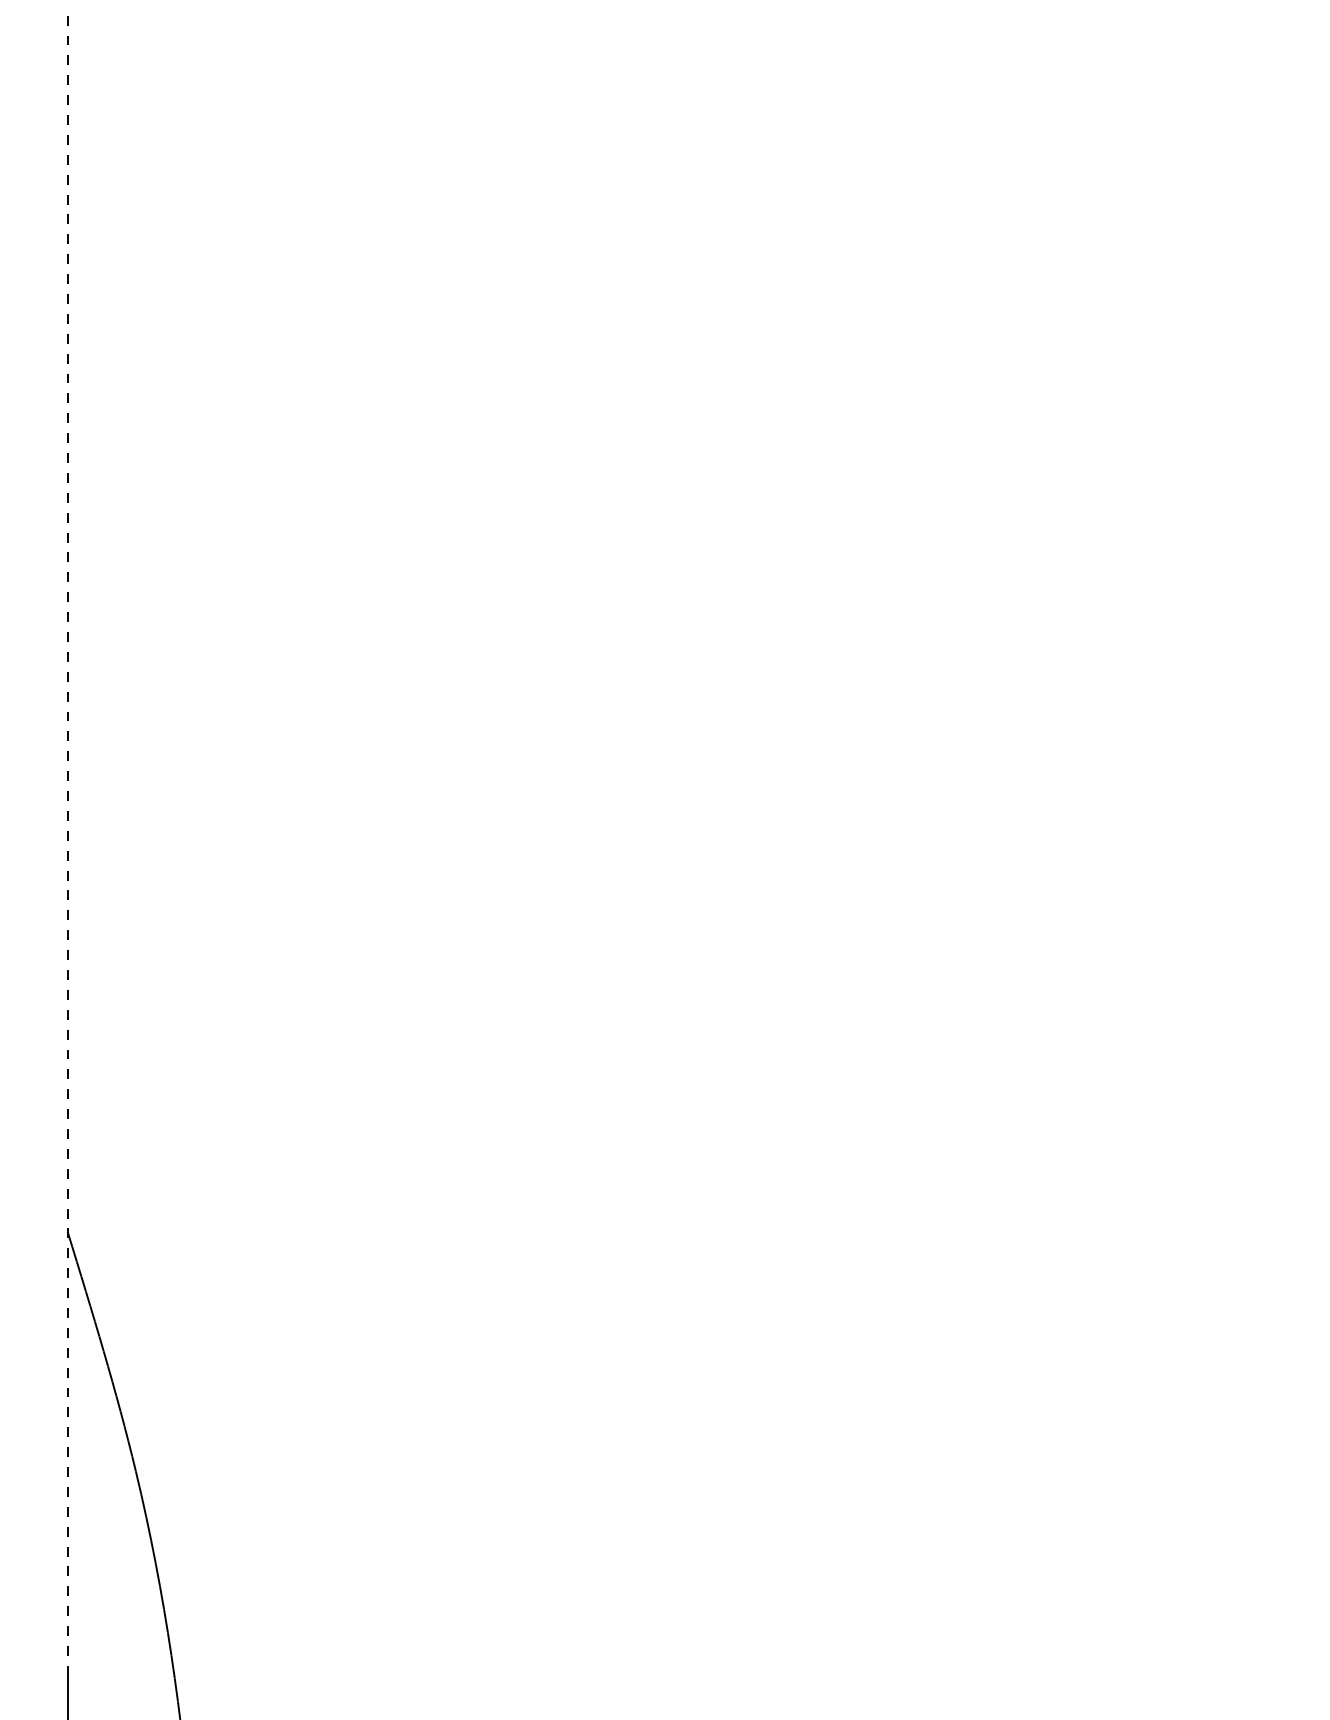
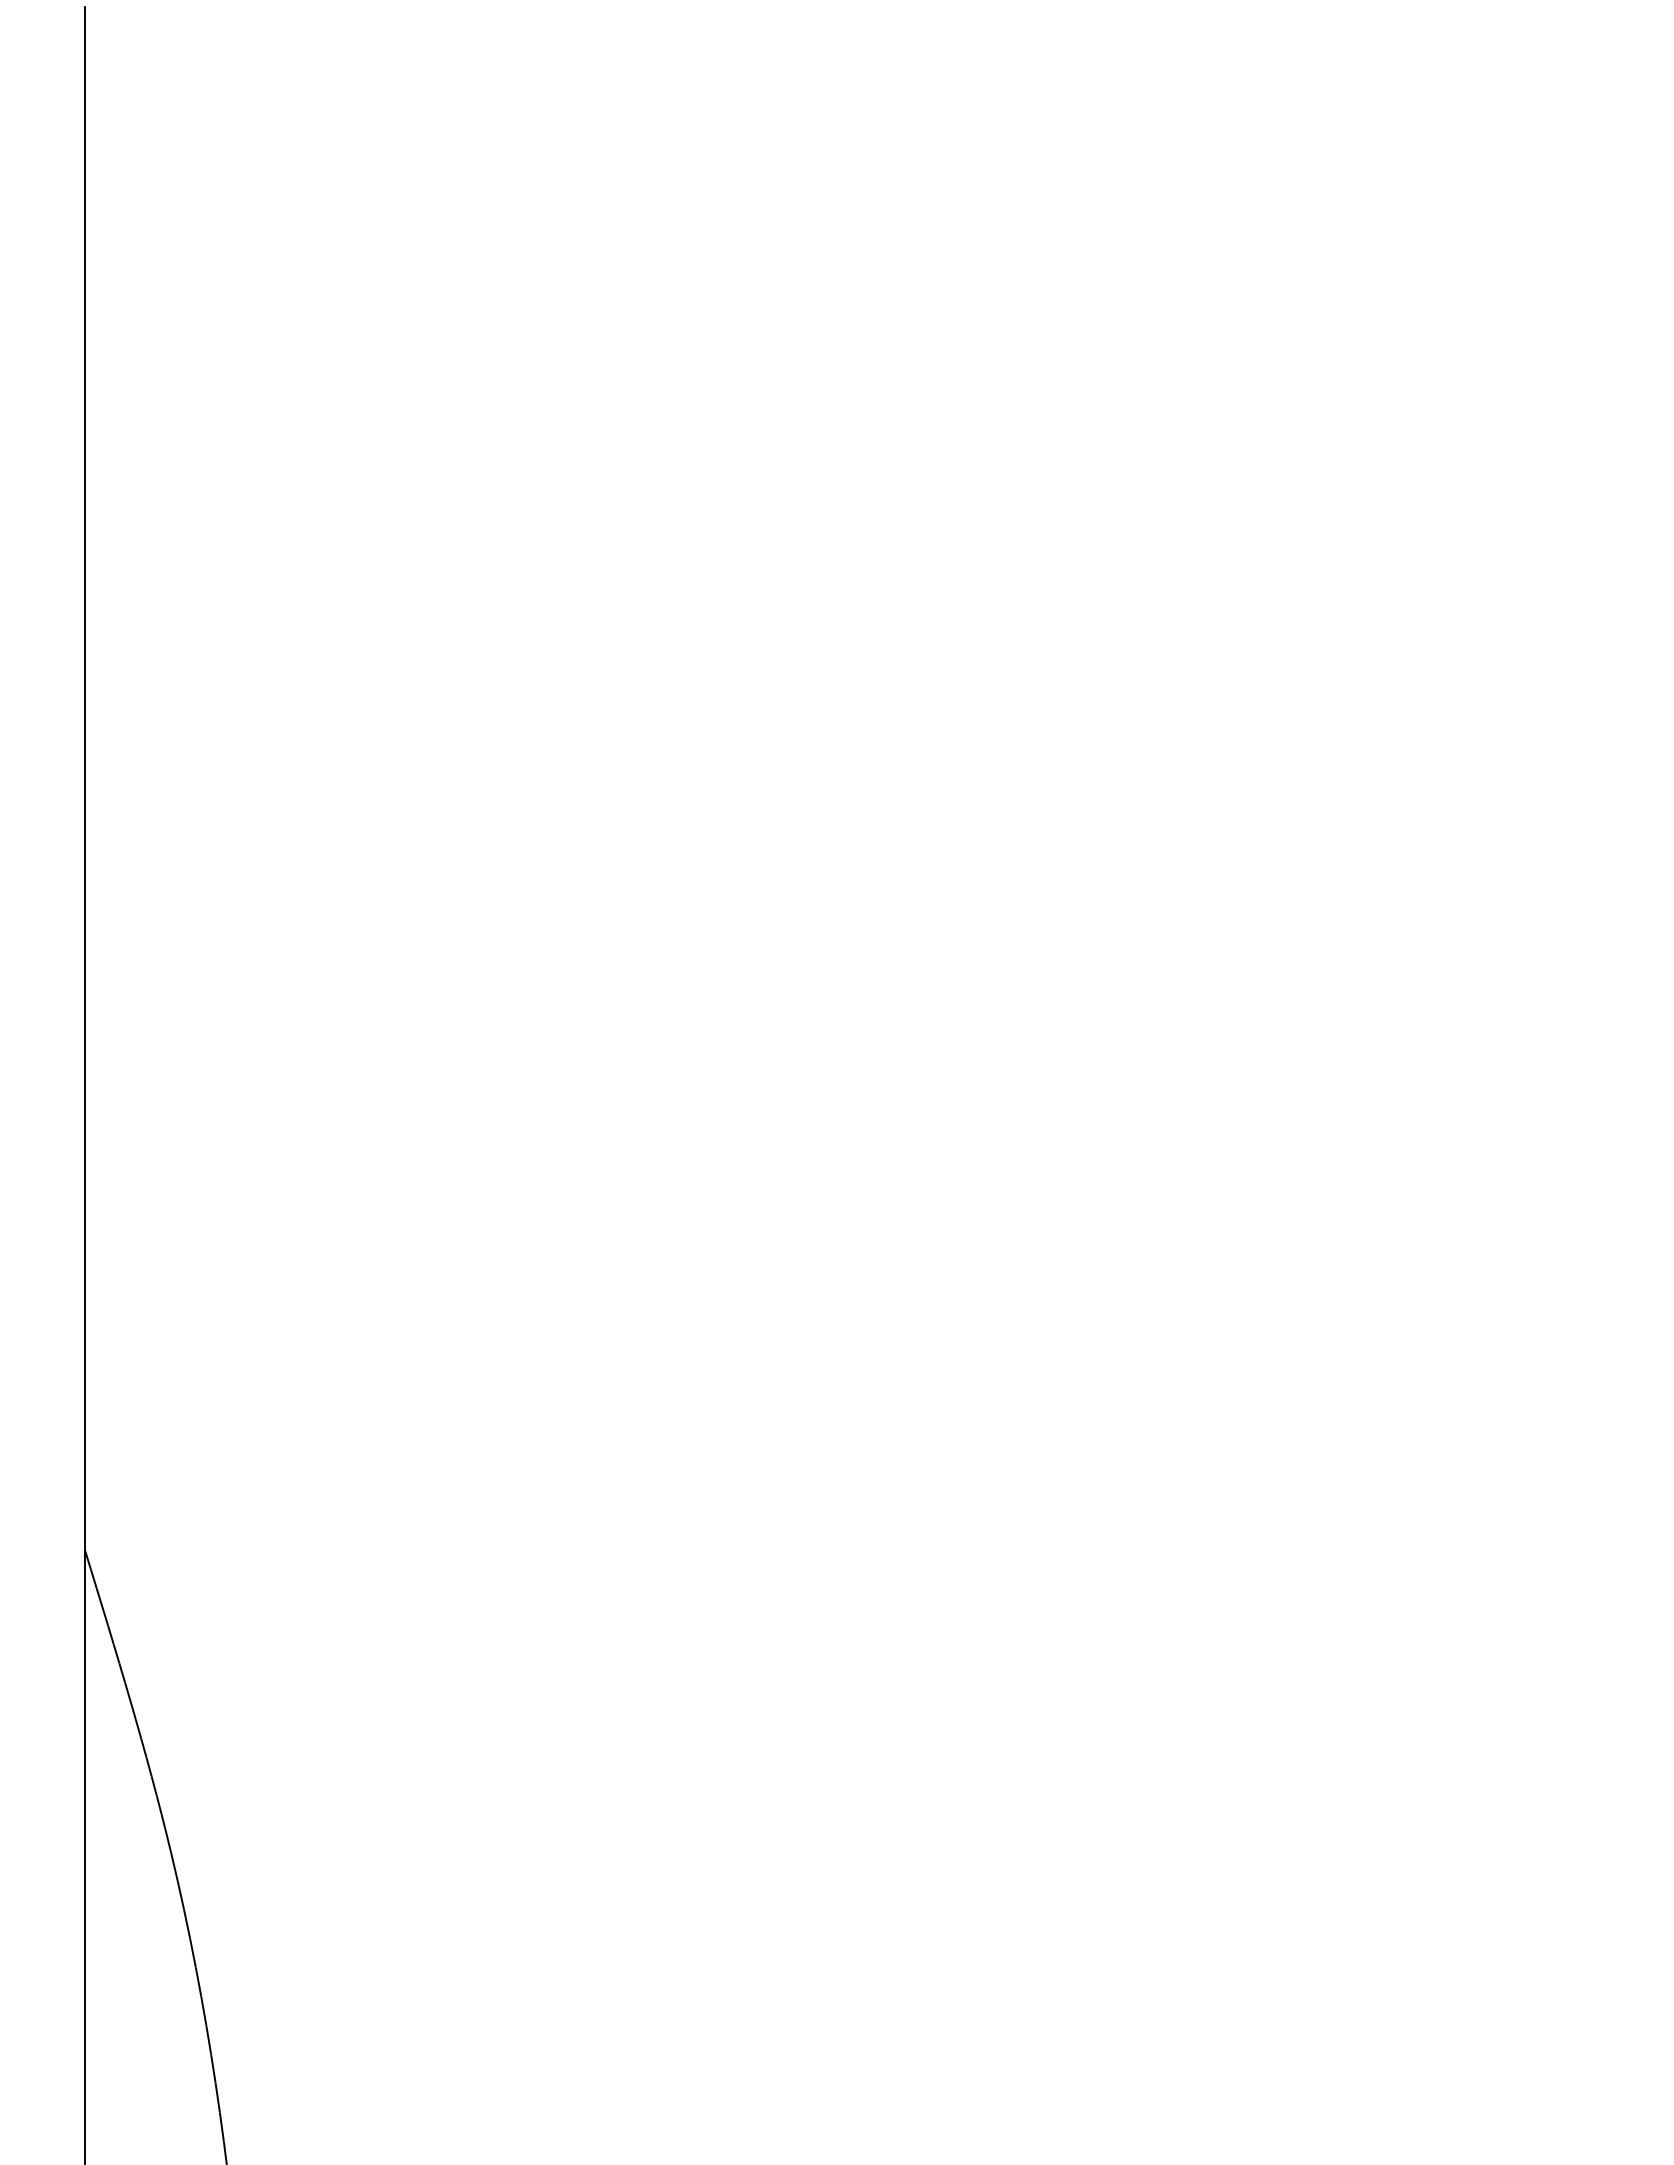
line: (68, 840) -> (85, 1057), dashed -> solid

